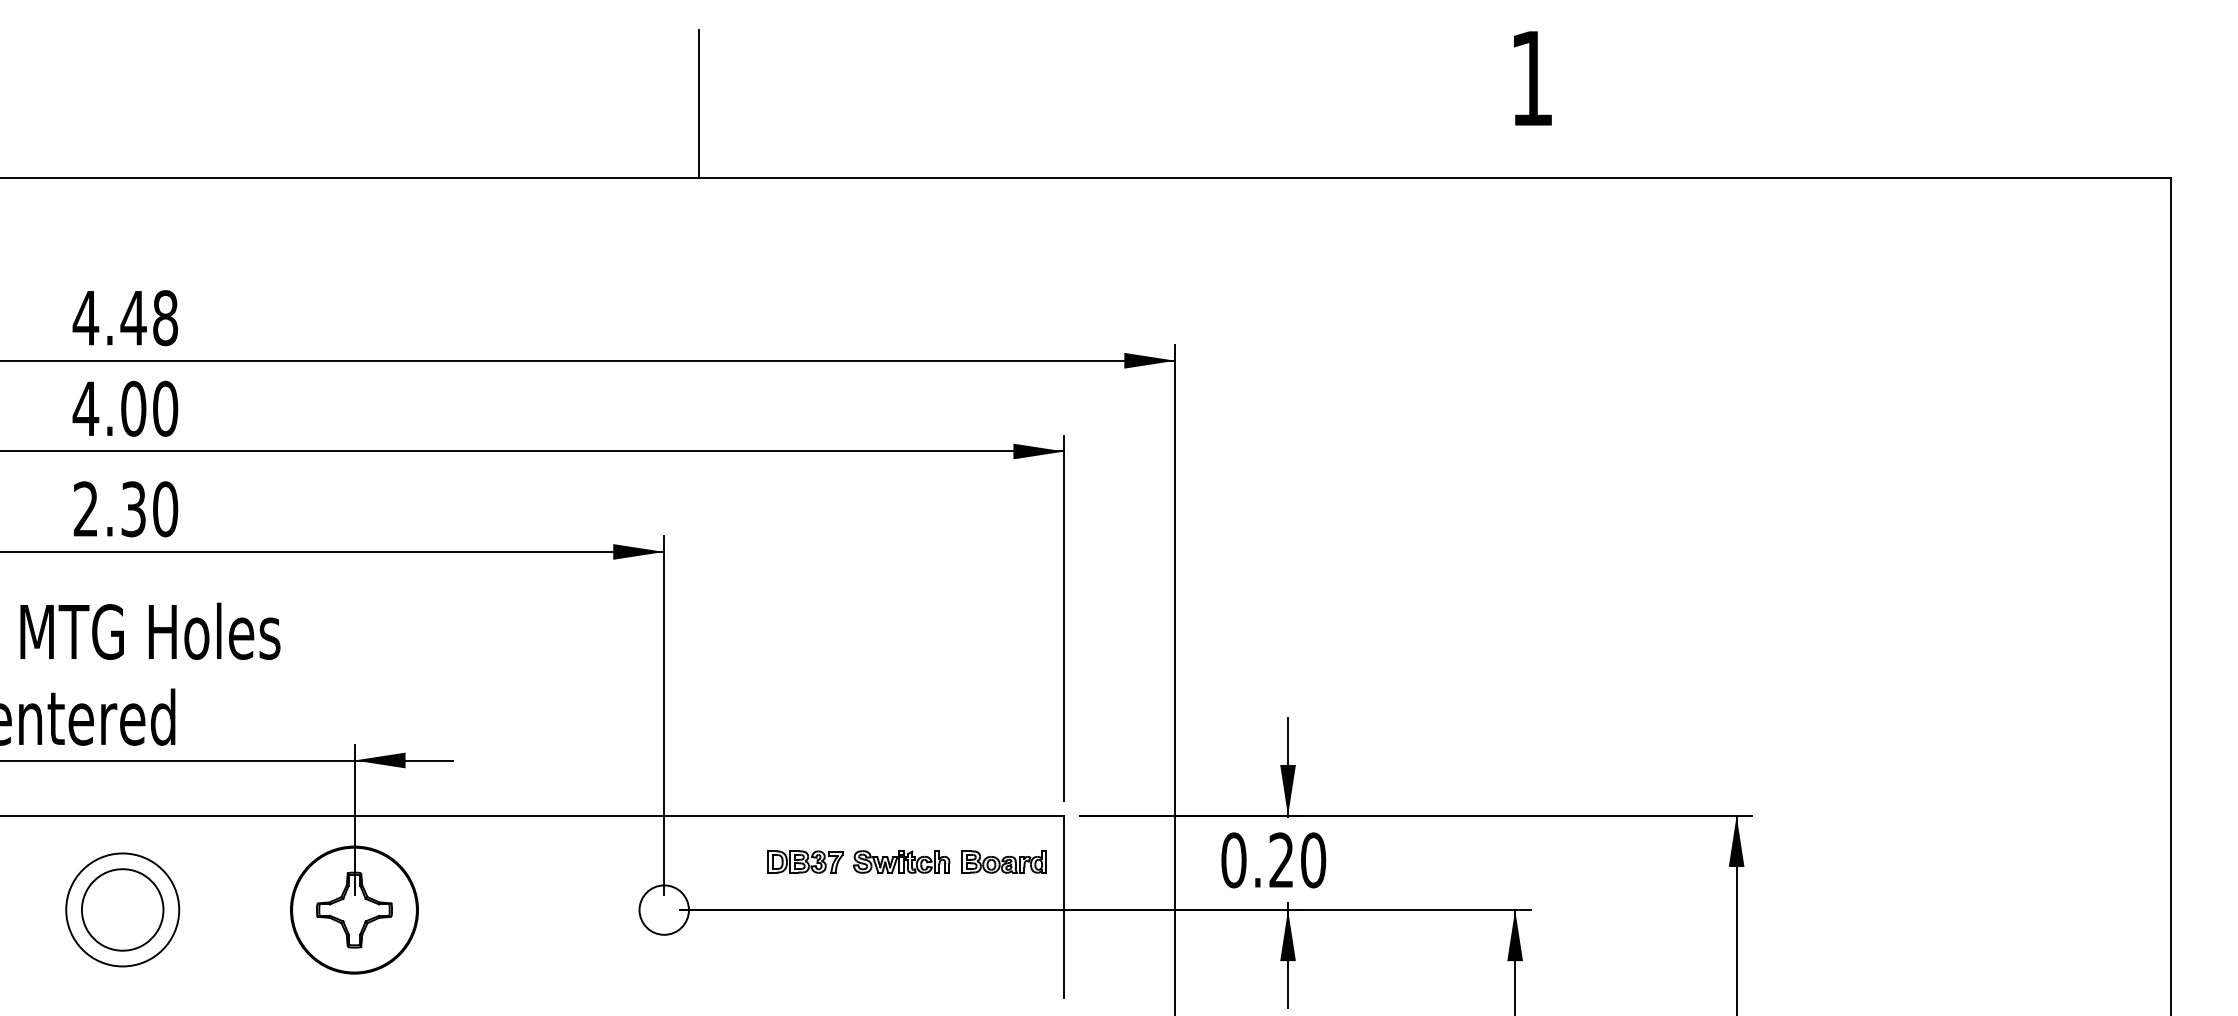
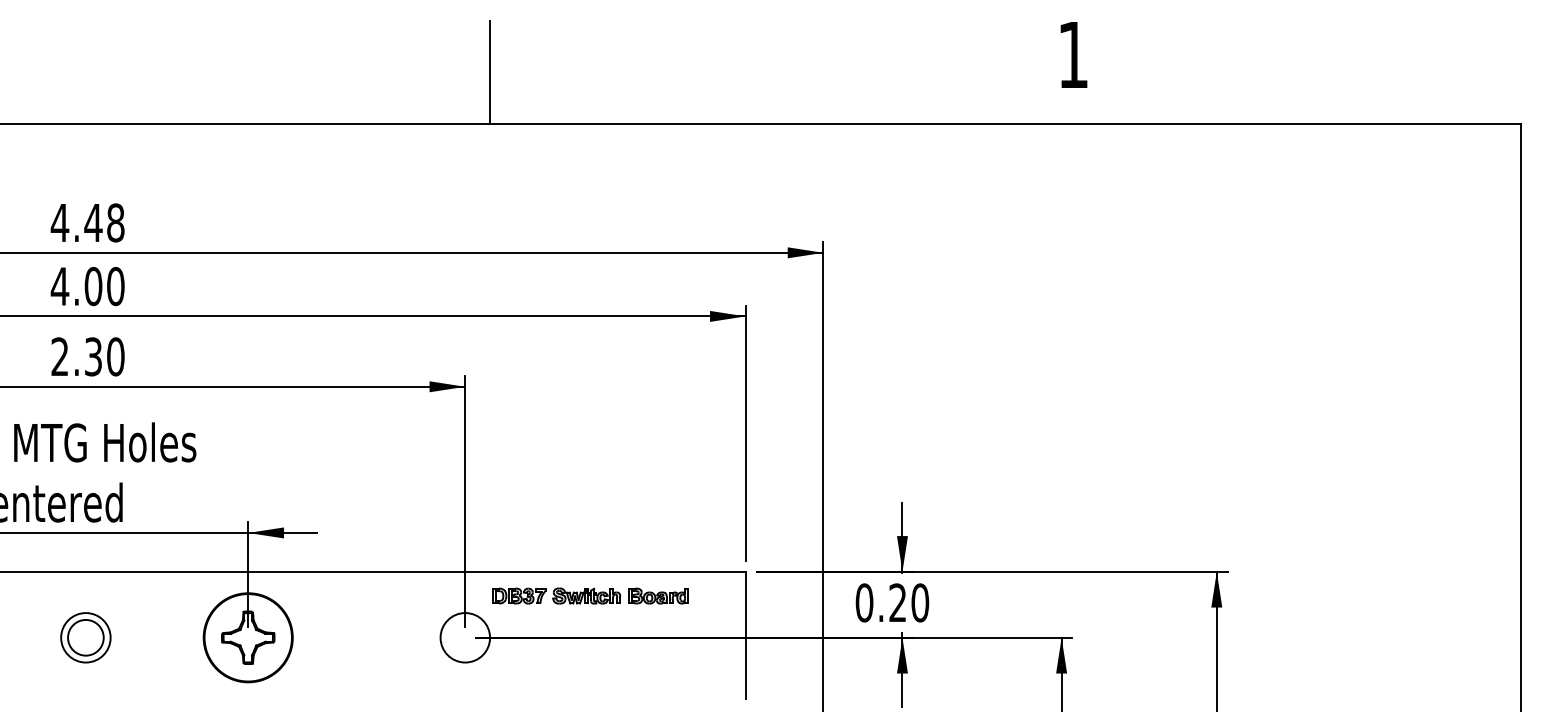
part: (907, 861) -> (590, 595), moved
part: (122, 909) -> (85, 637), size x0.62
circle: (664, 909) -> (465, 637), size x1.43

